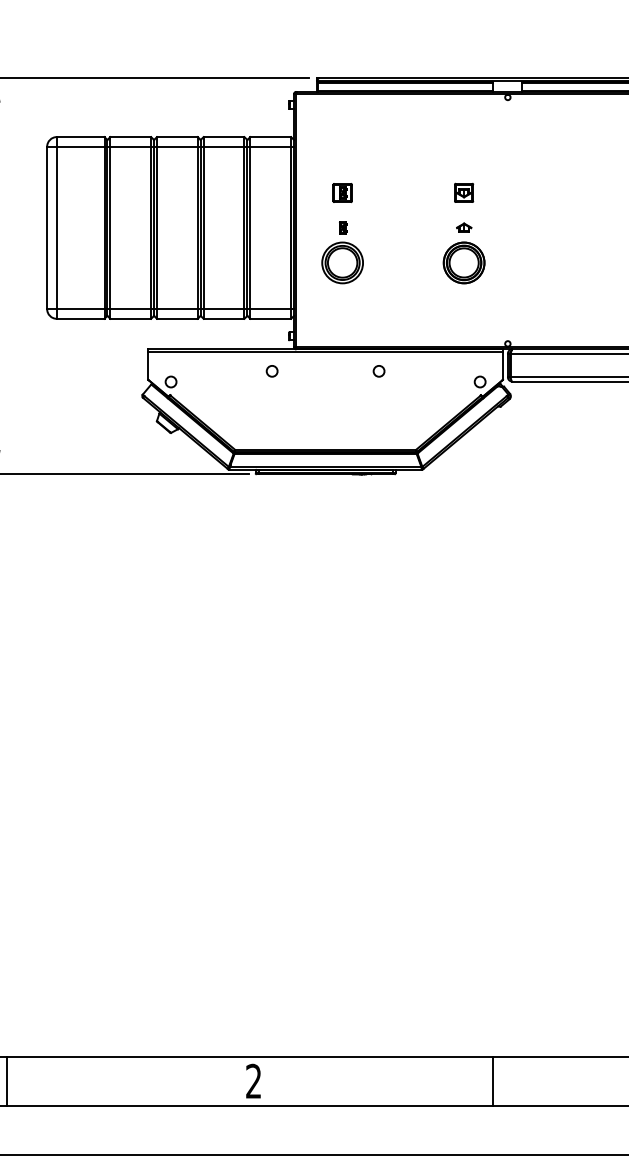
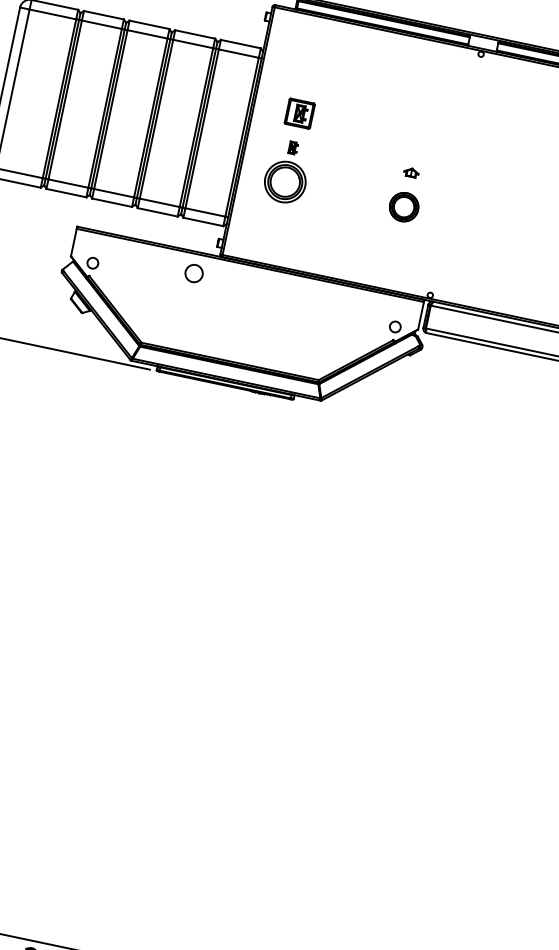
part: (342, 192) -> (299, 113), size x1.4
part: (464, 192) -> (419, 138), removed
part: (463, 262) -> (403, 206), size x0.7
circle: (271, 371) -> (193, 273), size x1.6
circle: (378, 371) -> (298, 295), removed

